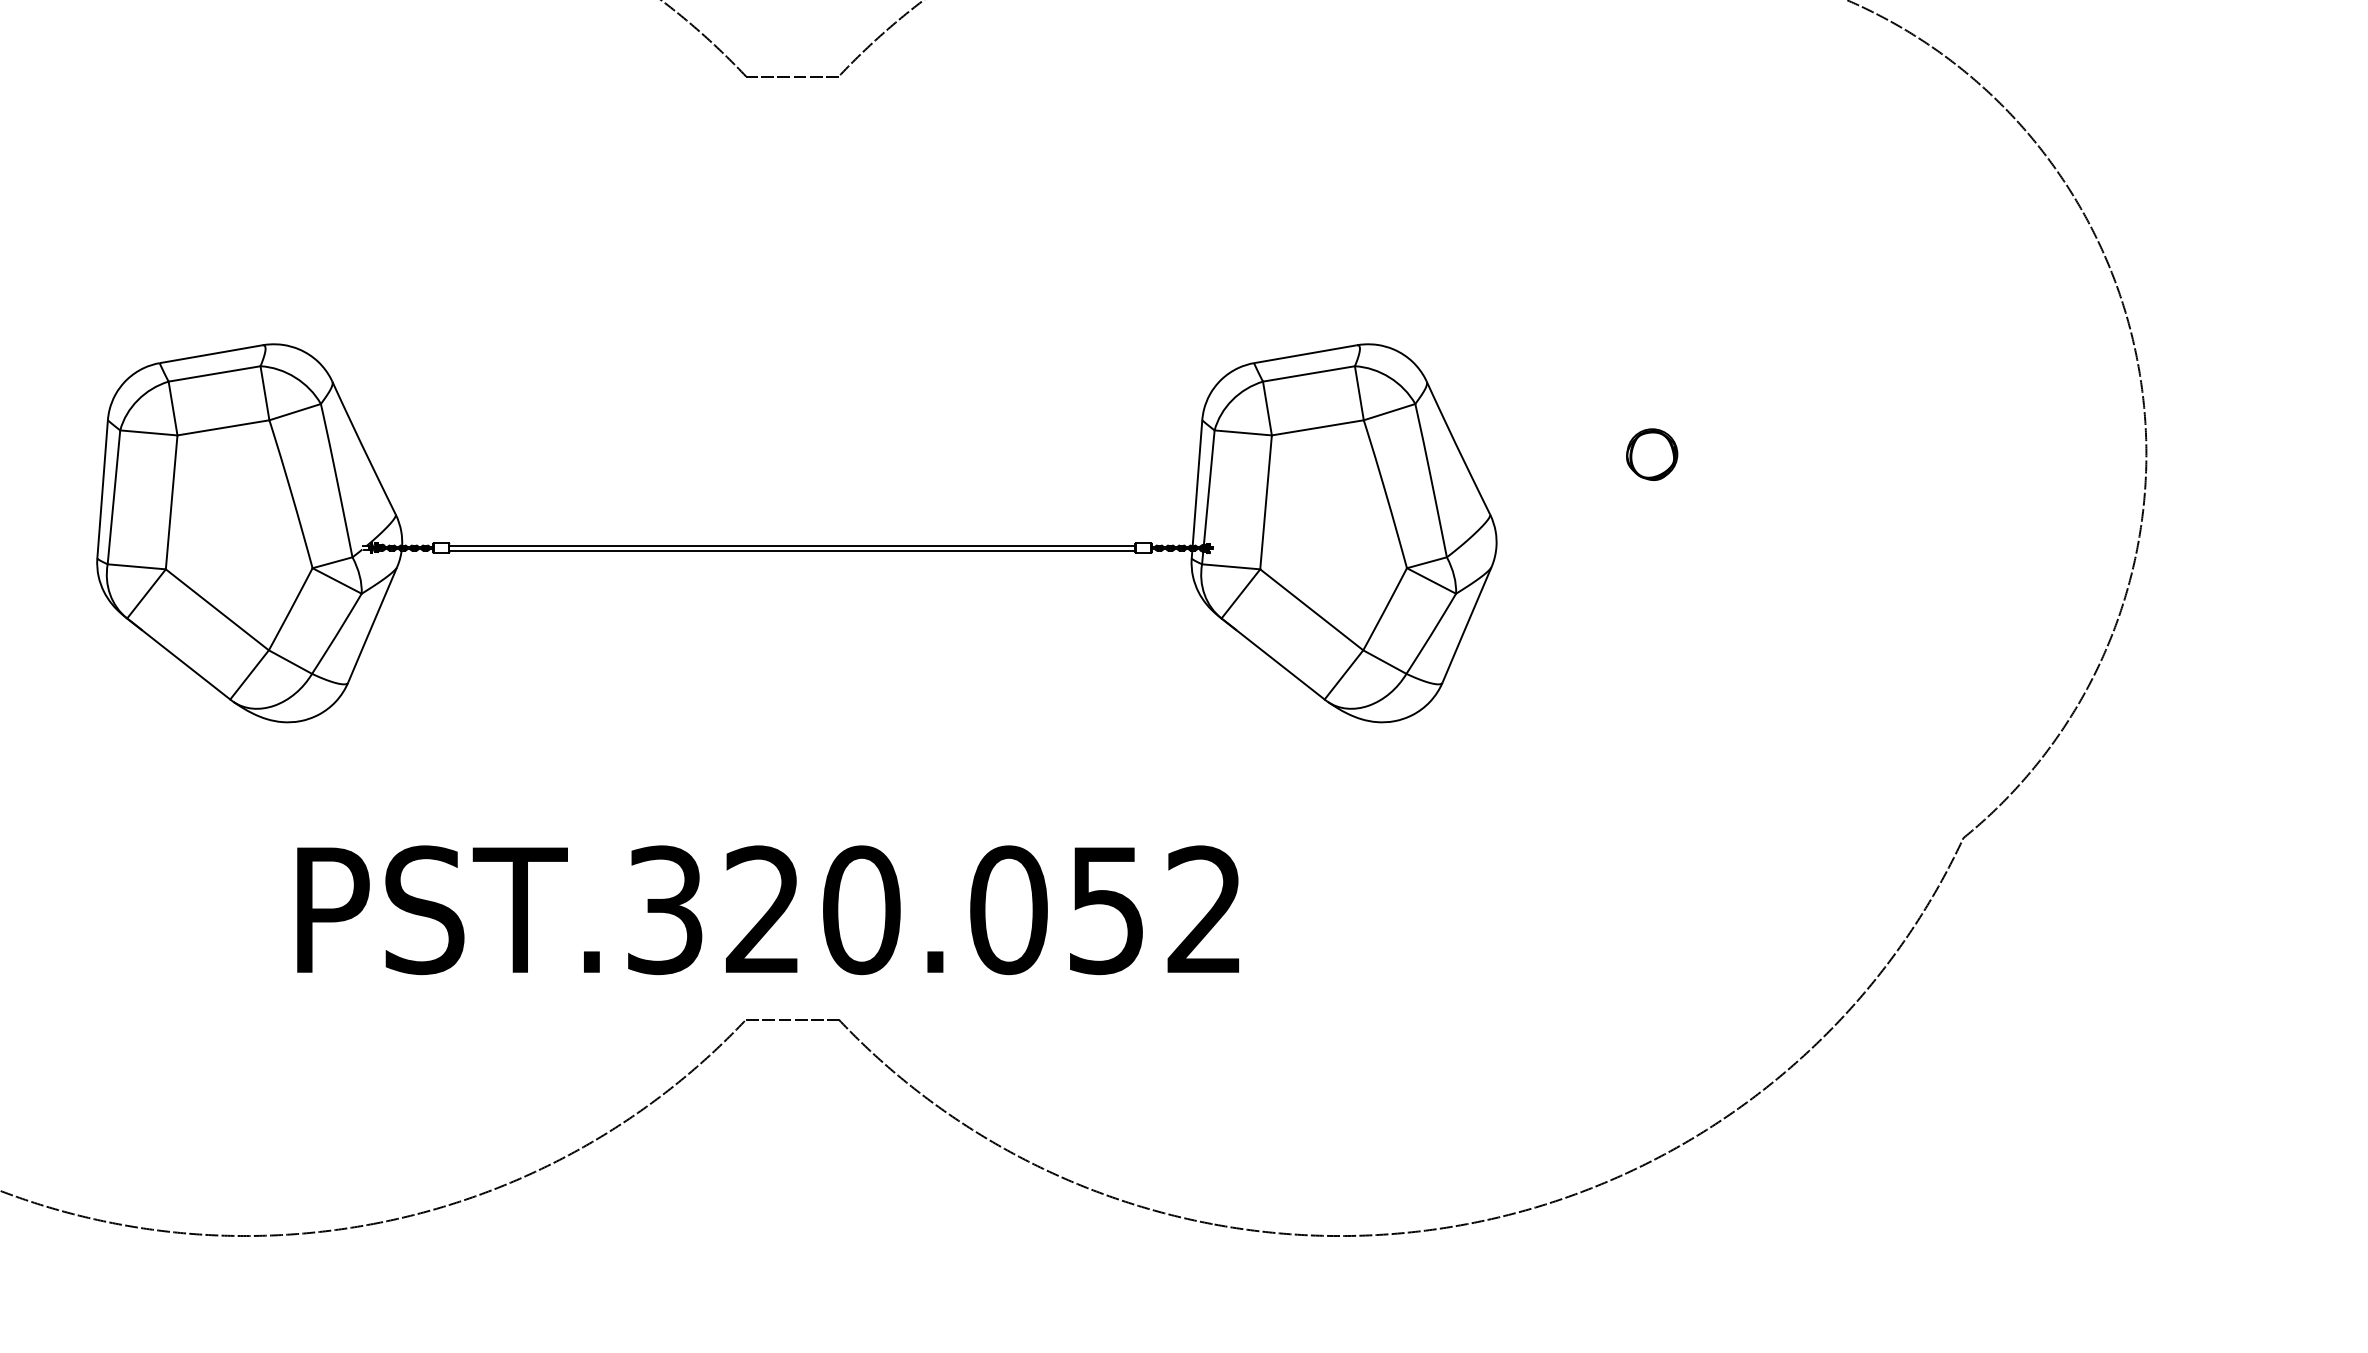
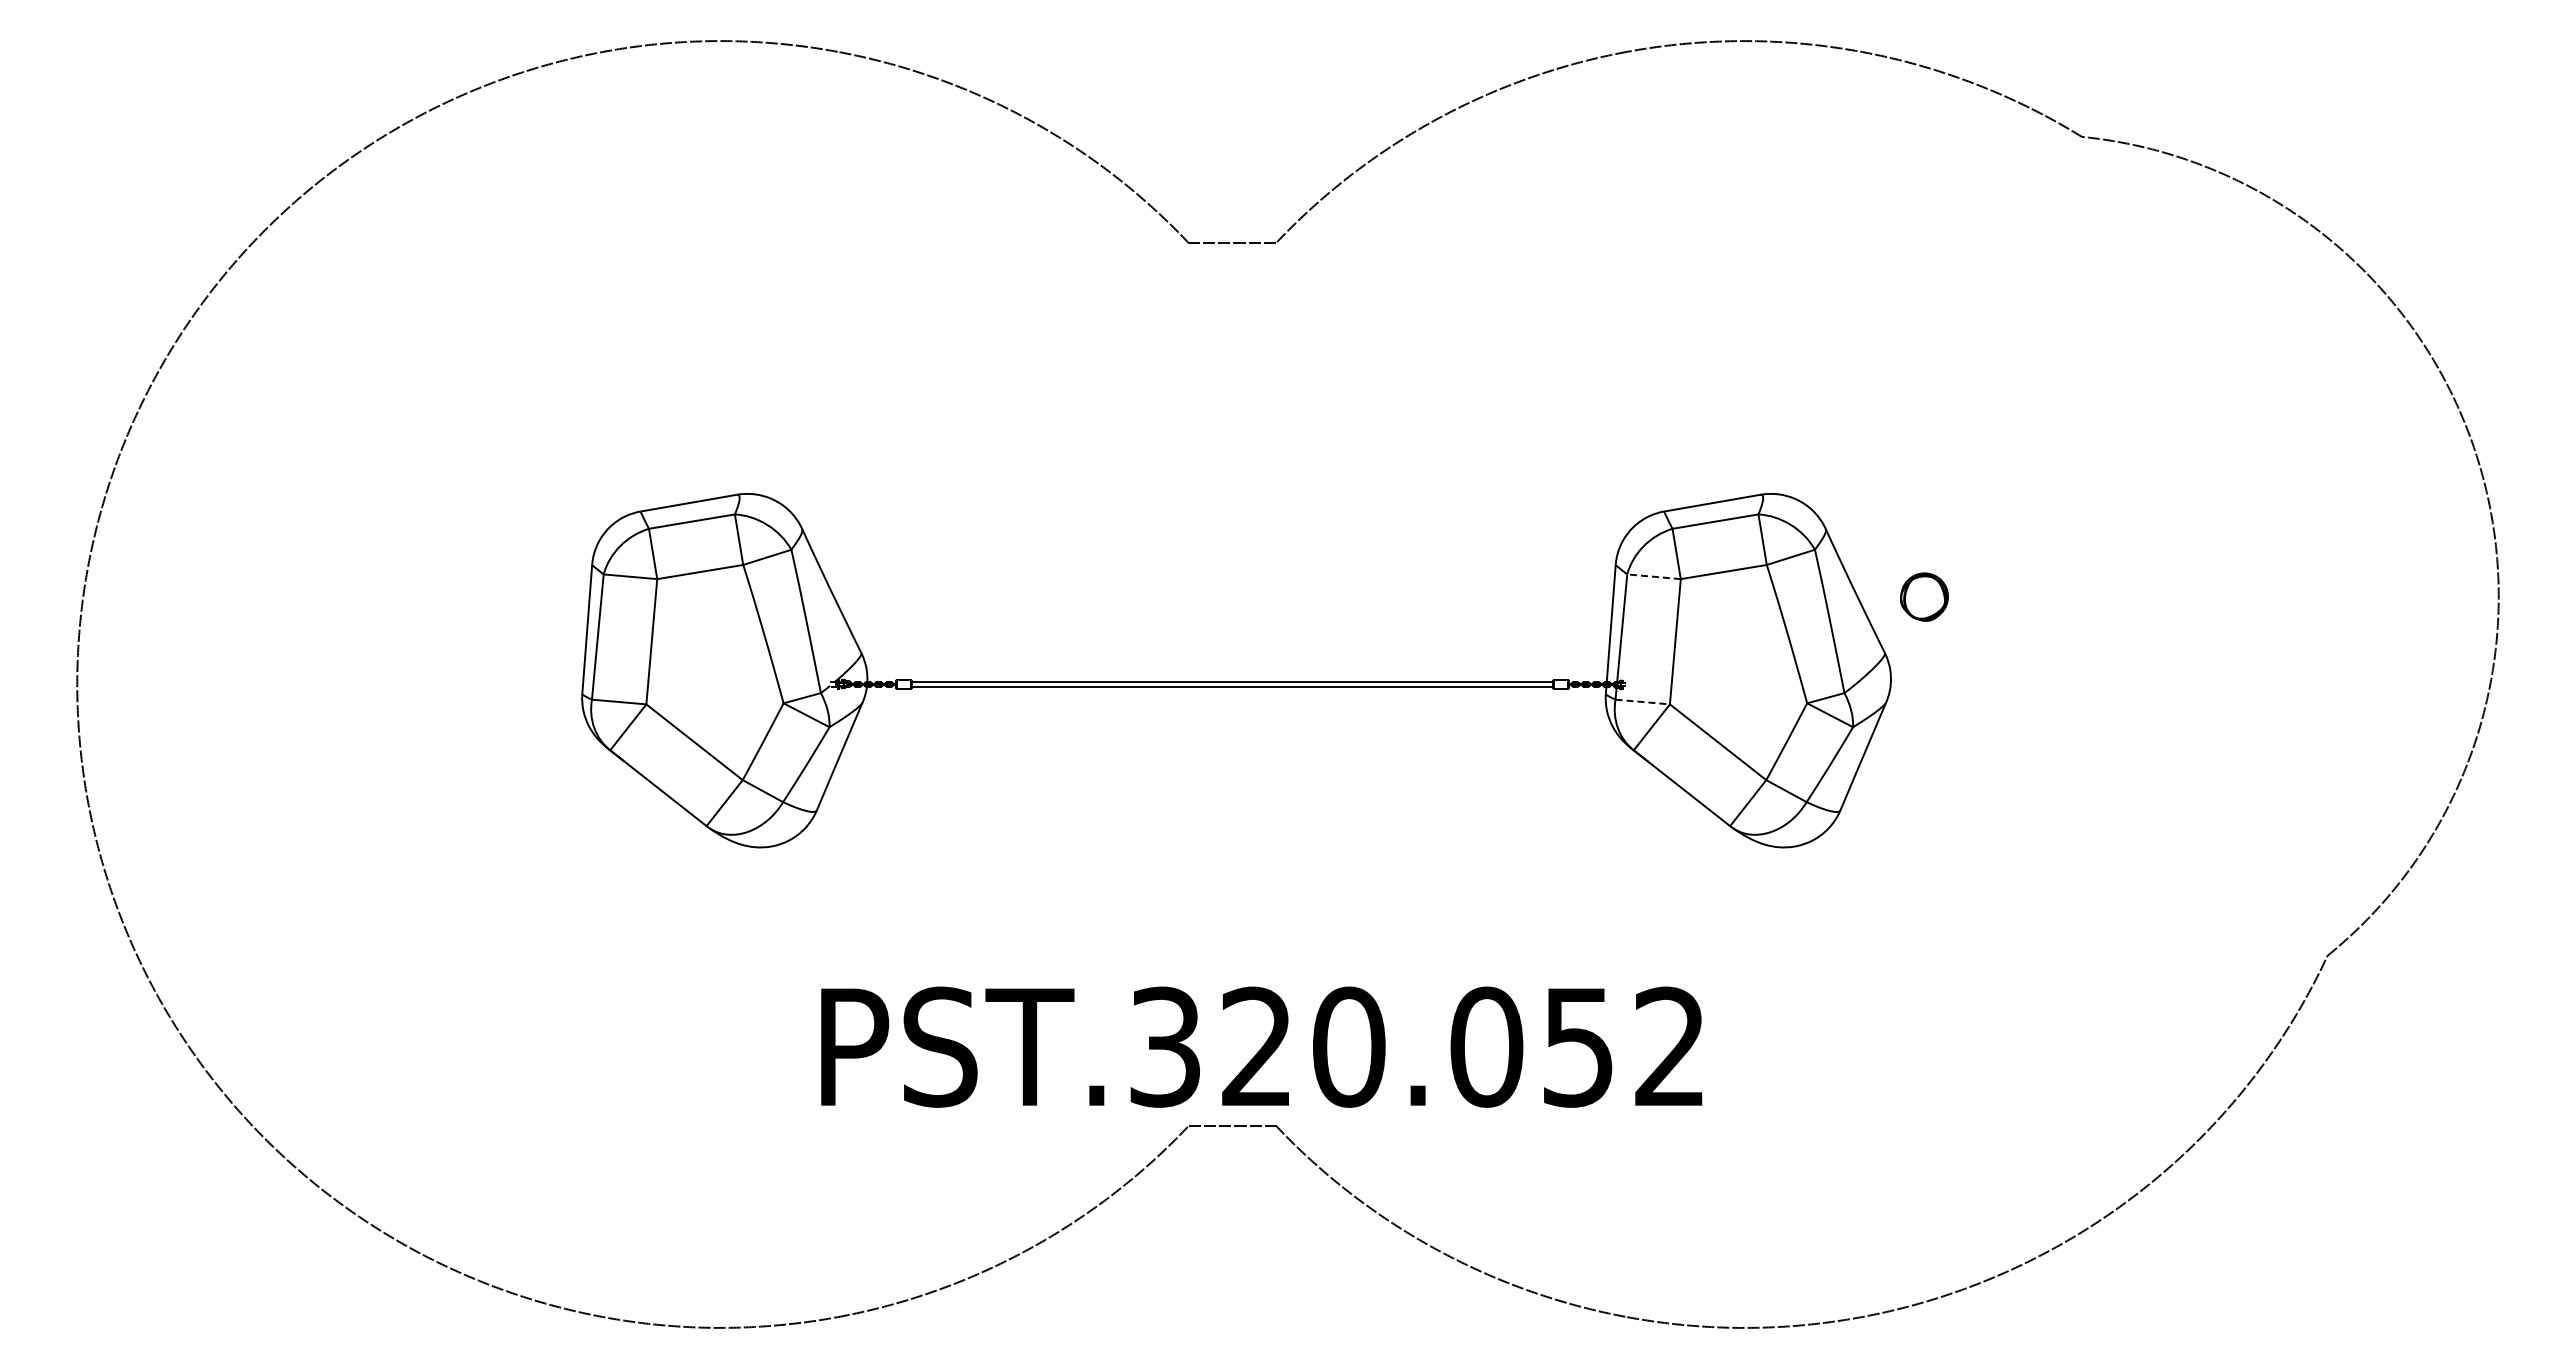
line: (1243, 432) -> (1654, 576), solid -> dashed
part: (1652, 453) -> (1924, 596), moved
line: (1231, 567) -> (1643, 702), solid -> dashed
text: (767, 909) -> (1261, 1046), moved

